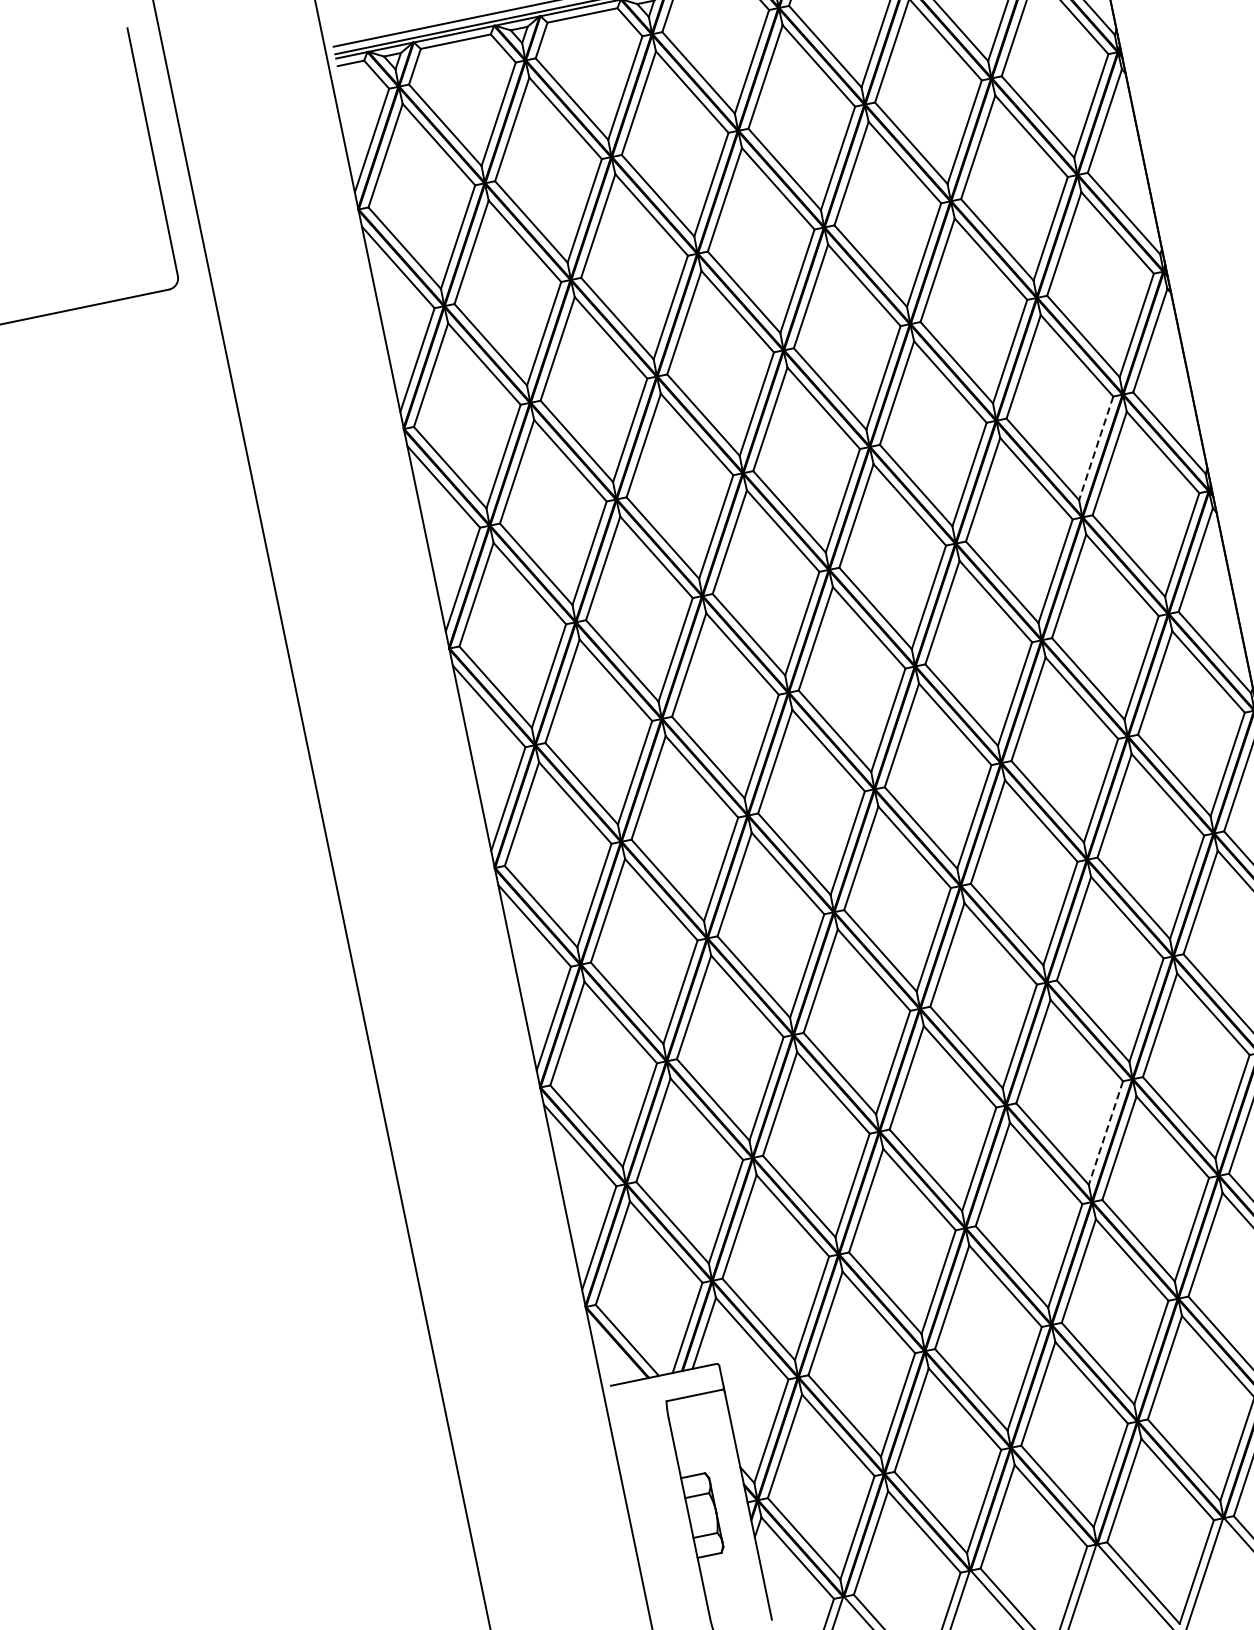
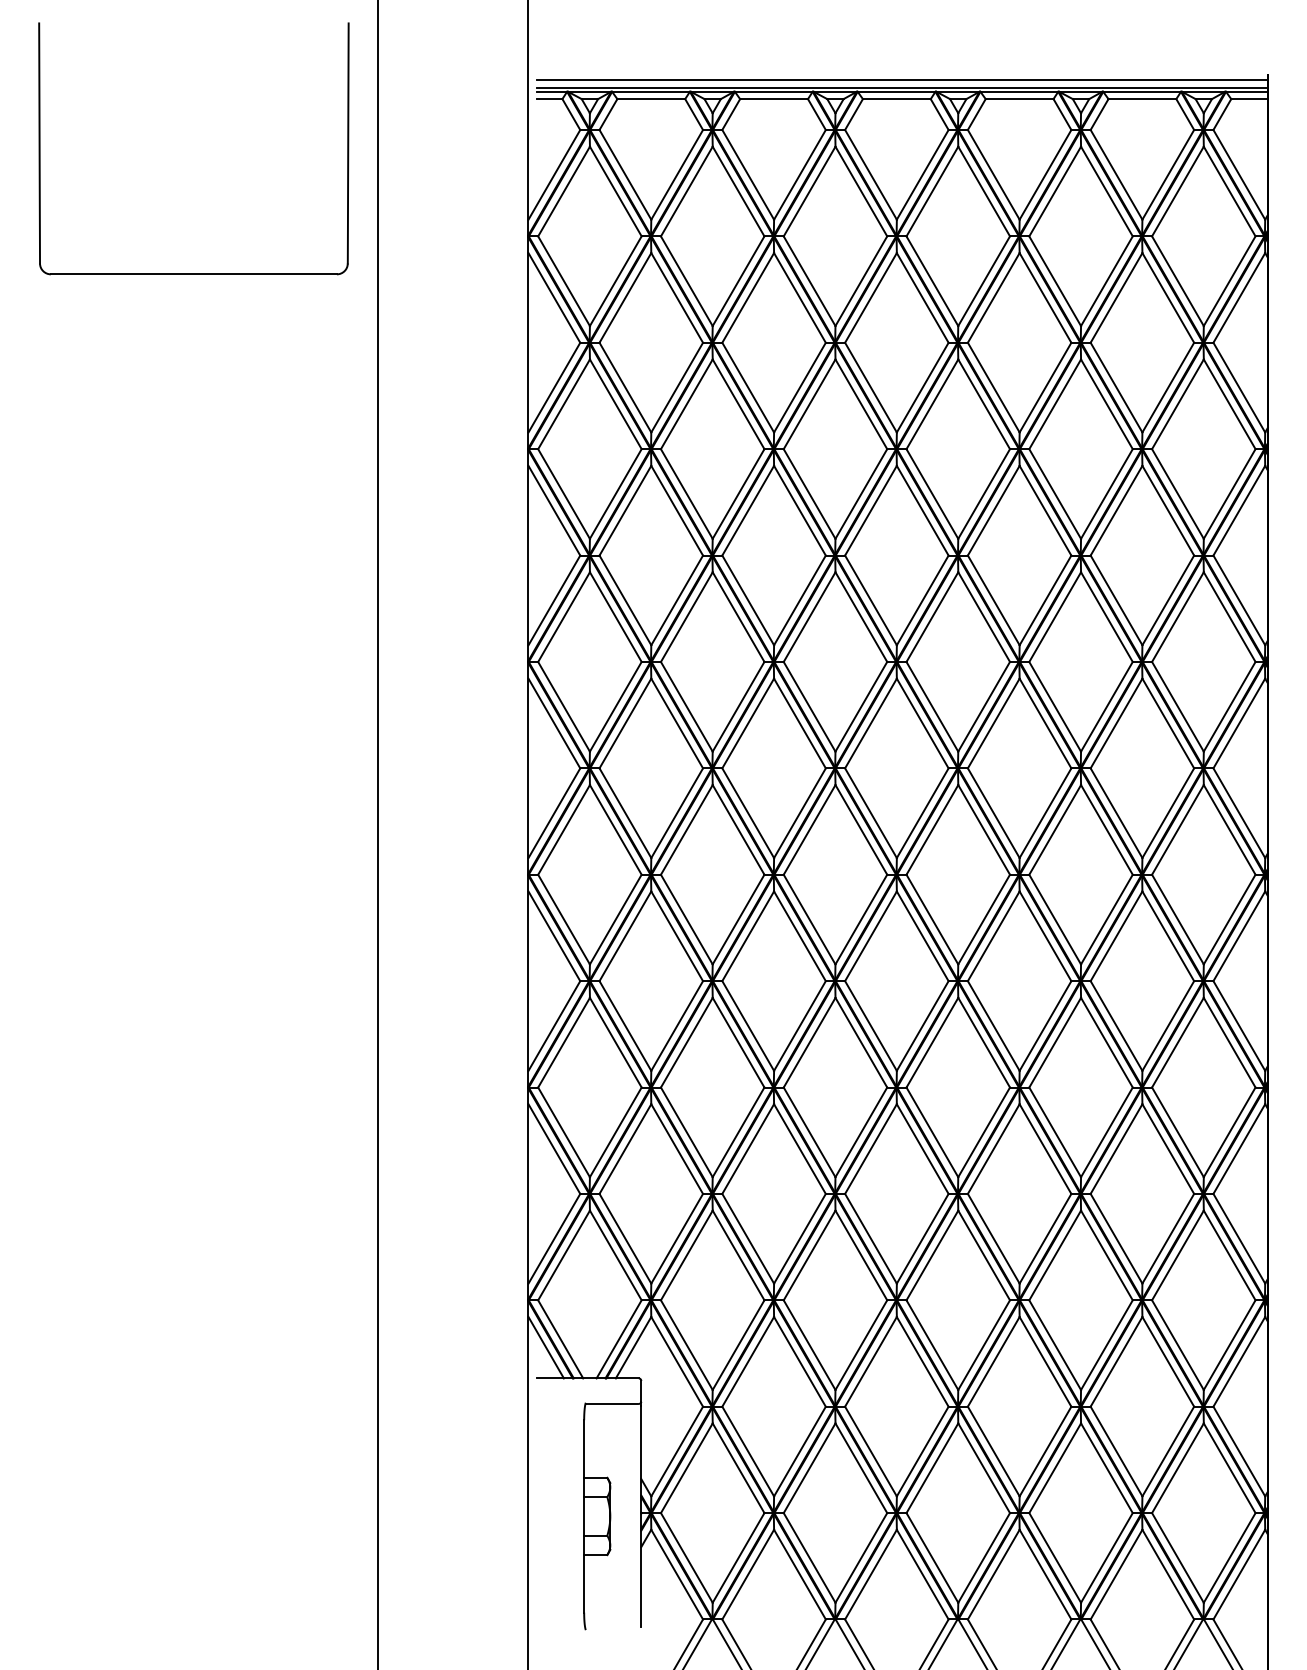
line: (1096, 448) -> (1168, 600), dashed -> solid
line: (1105, 1132) -> (1045, 1238), dashed -> solid
line: (613, 1352) -> (545, 1347), added

